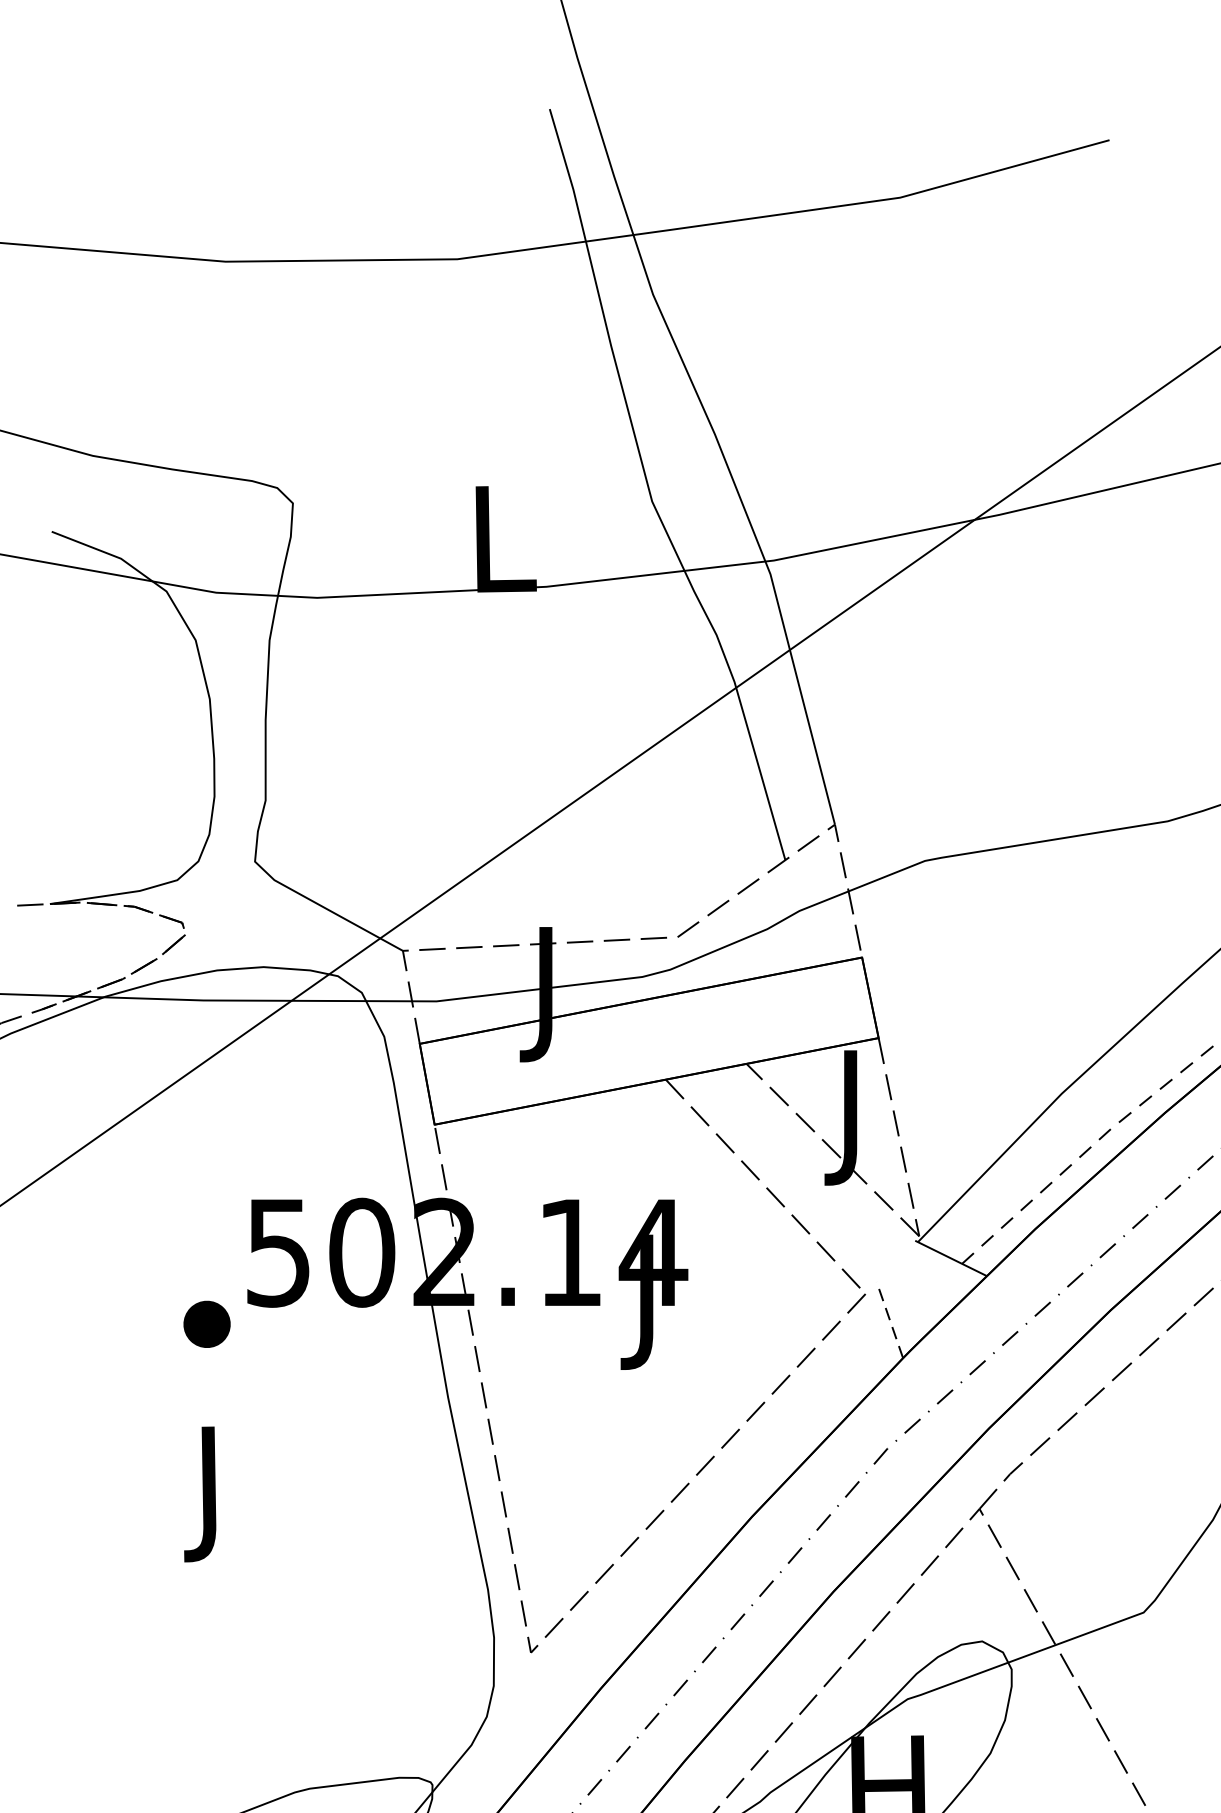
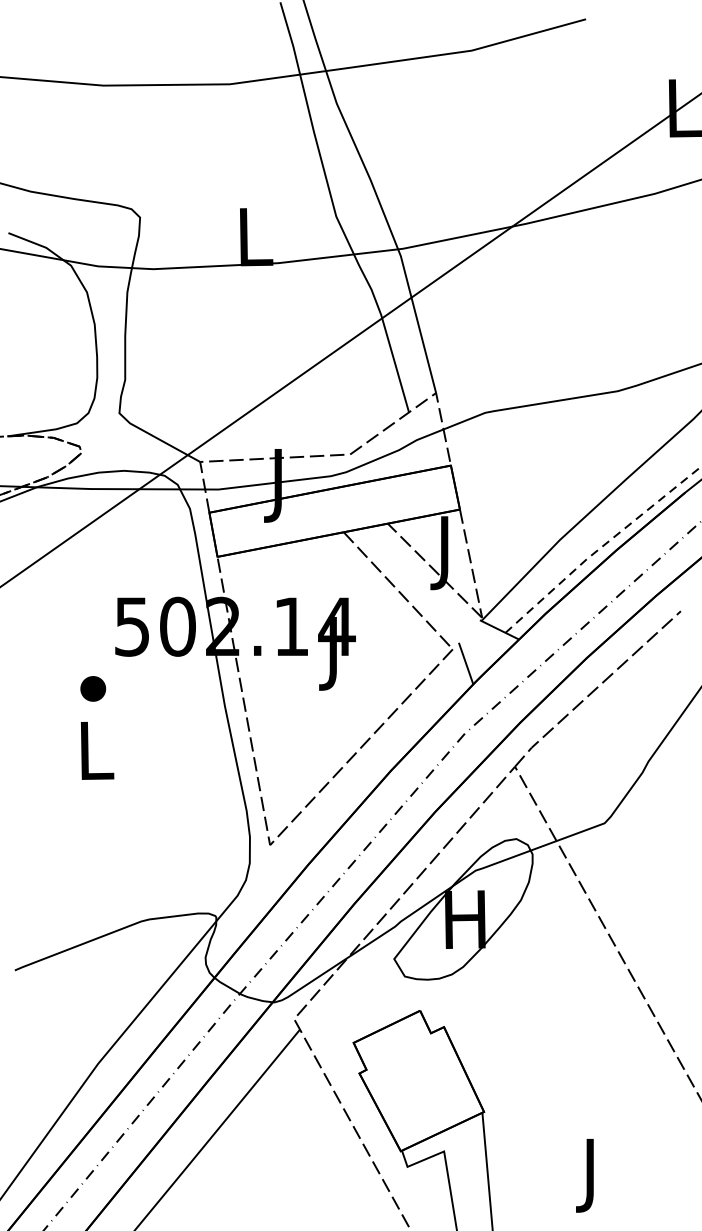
line: (888, 1319) -> (465, 663), dashed -> solid
part: (207, 1323) -> (93, 688), moved
text: (214, 1493) -> (97, 758), J -> L

